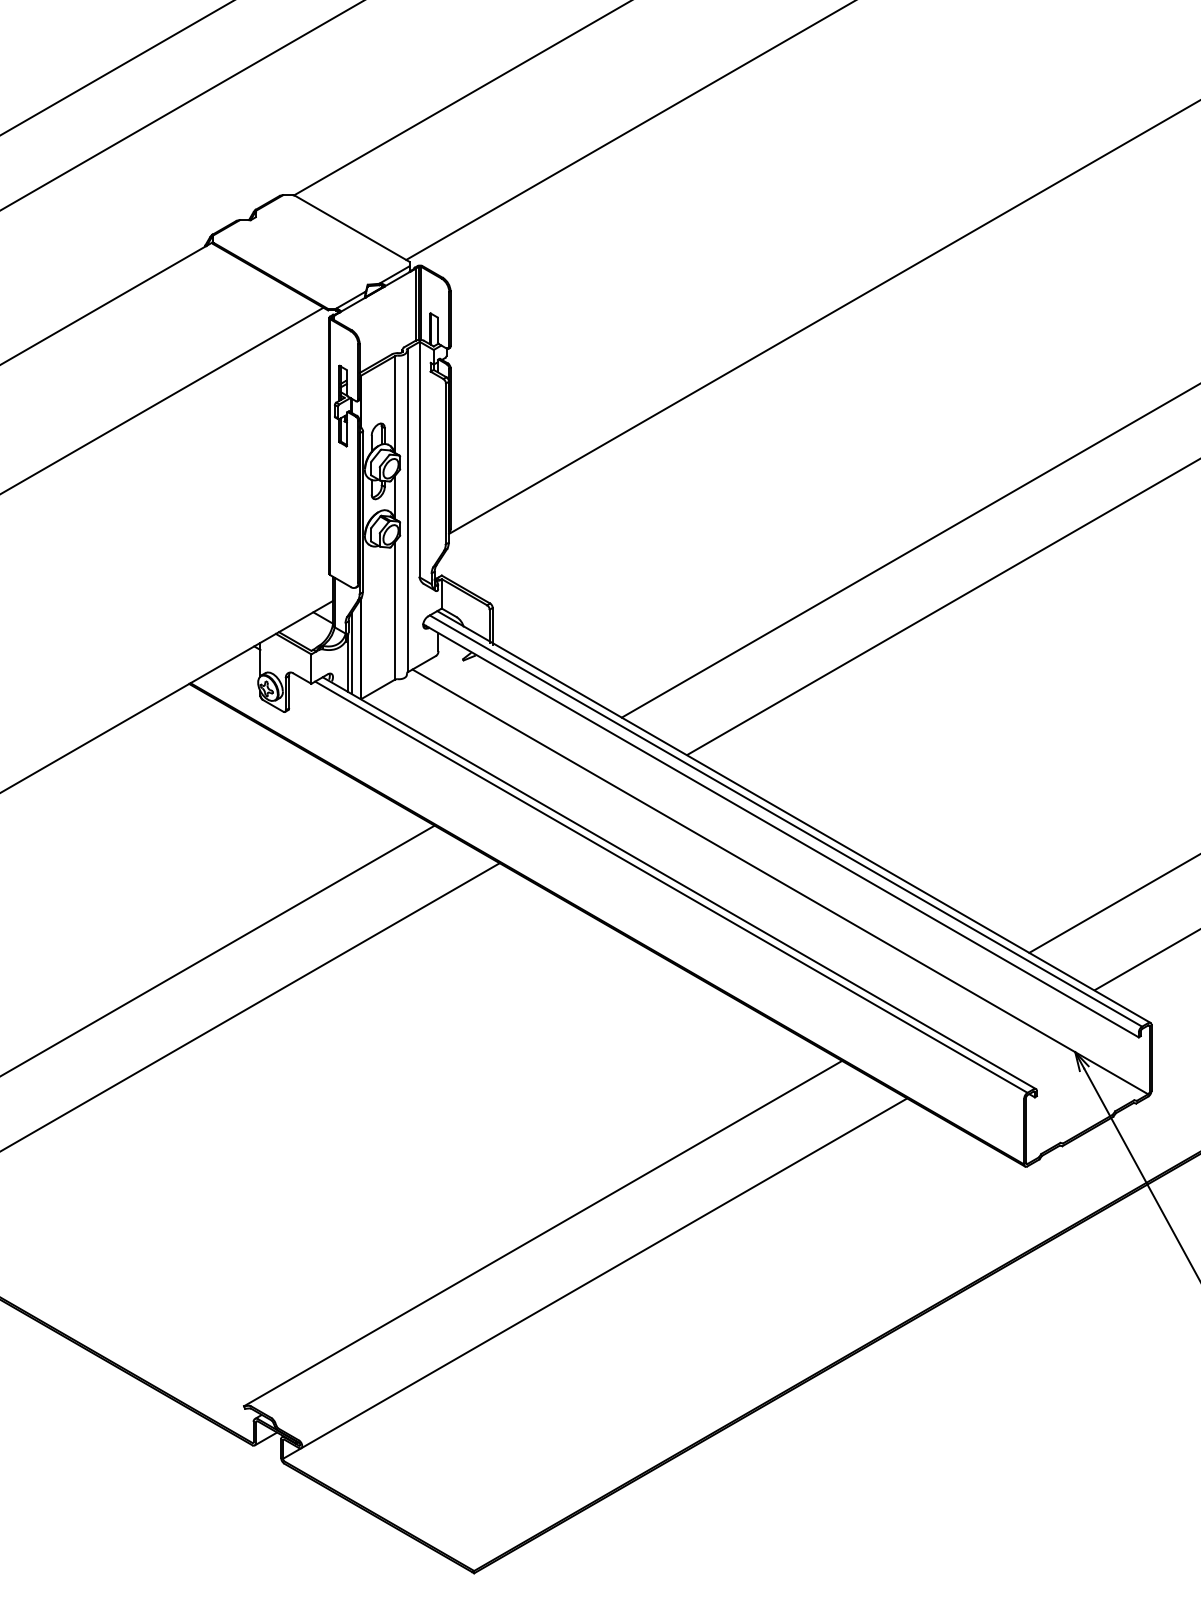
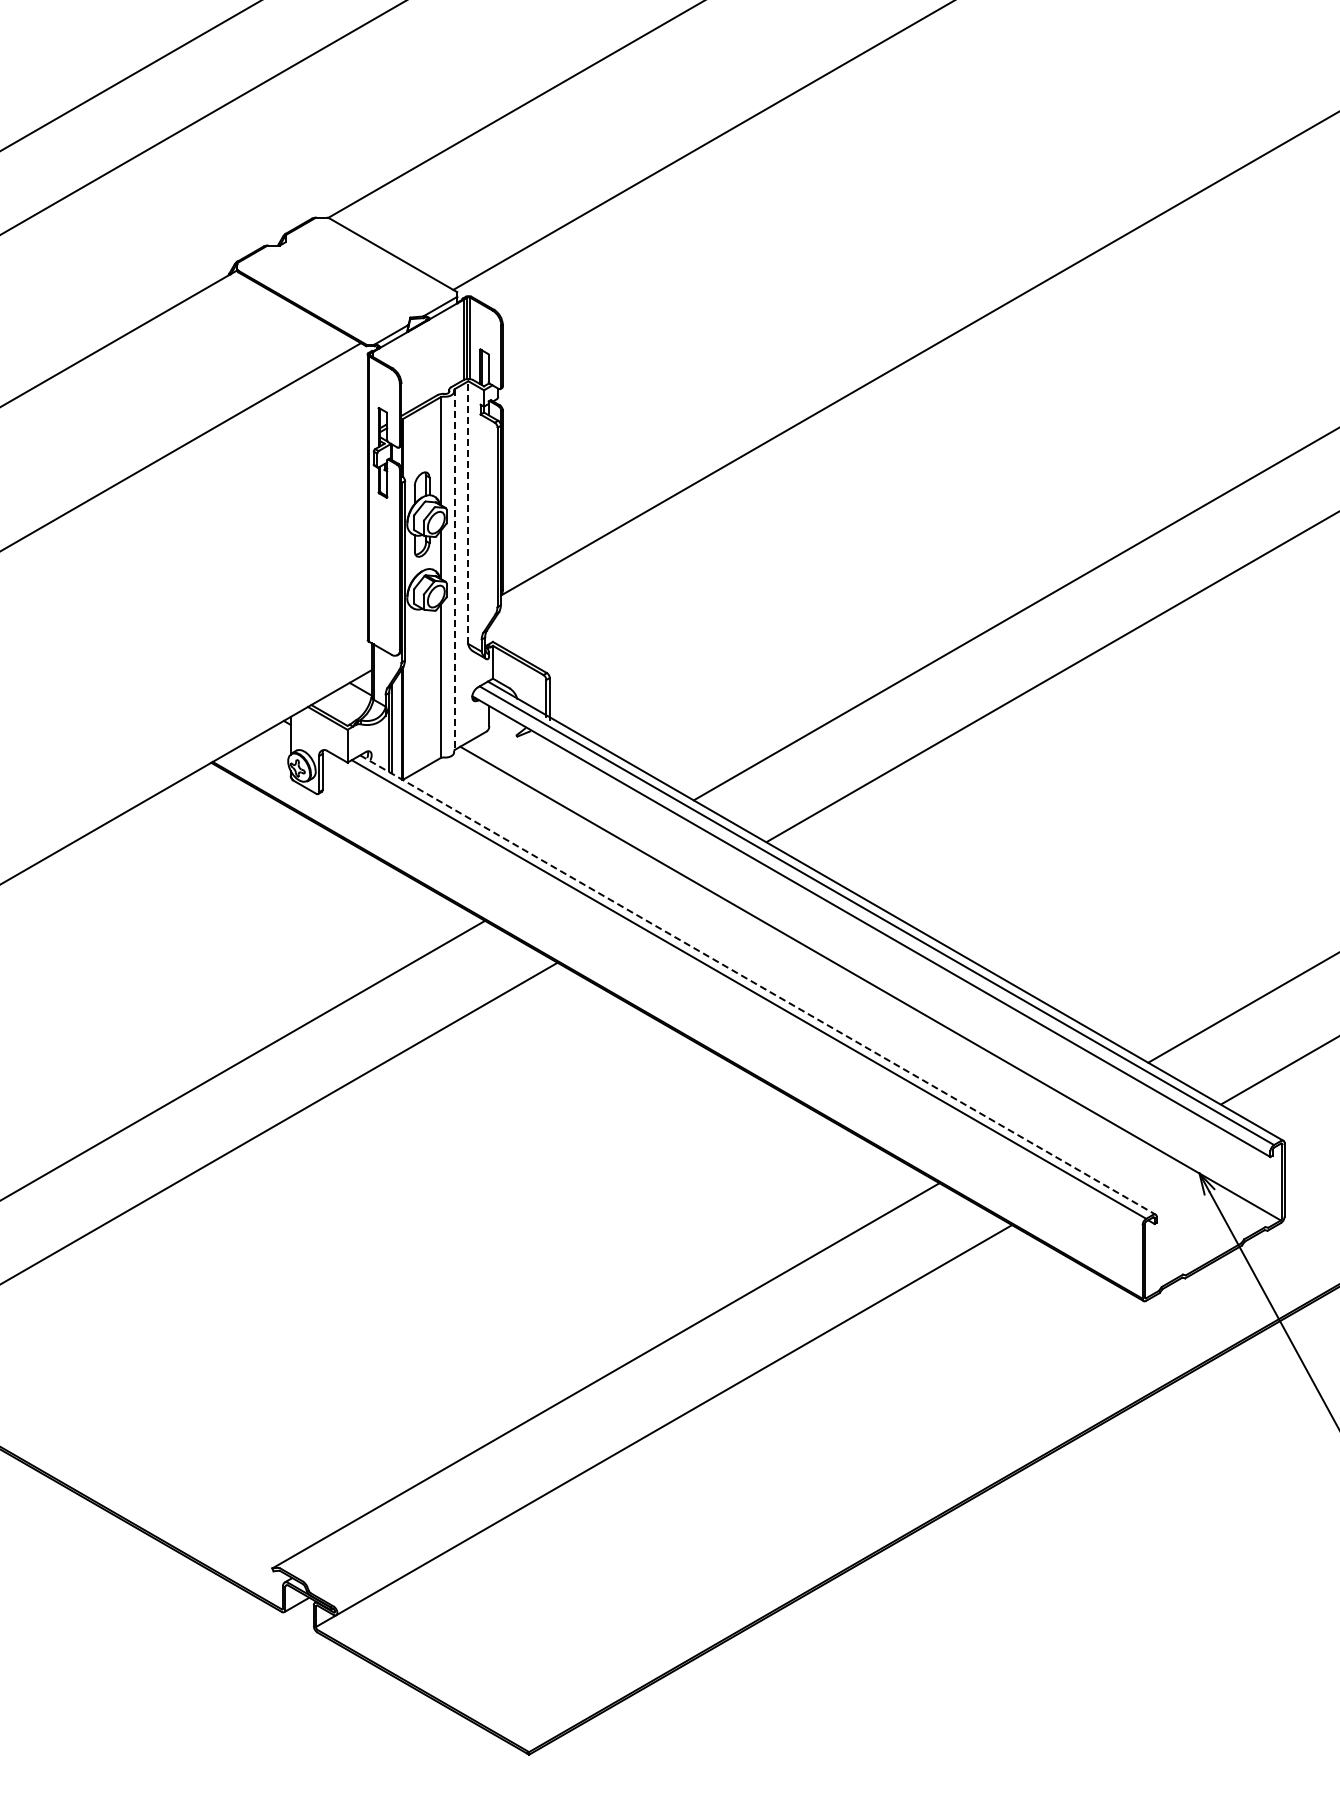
line: (419, 458) -> (468, 511), solid -> dashed
line: (408, 510) -> (455, 569), solid -> dashed
line: (679, 883) -> (758, 985), solid -> dashed

